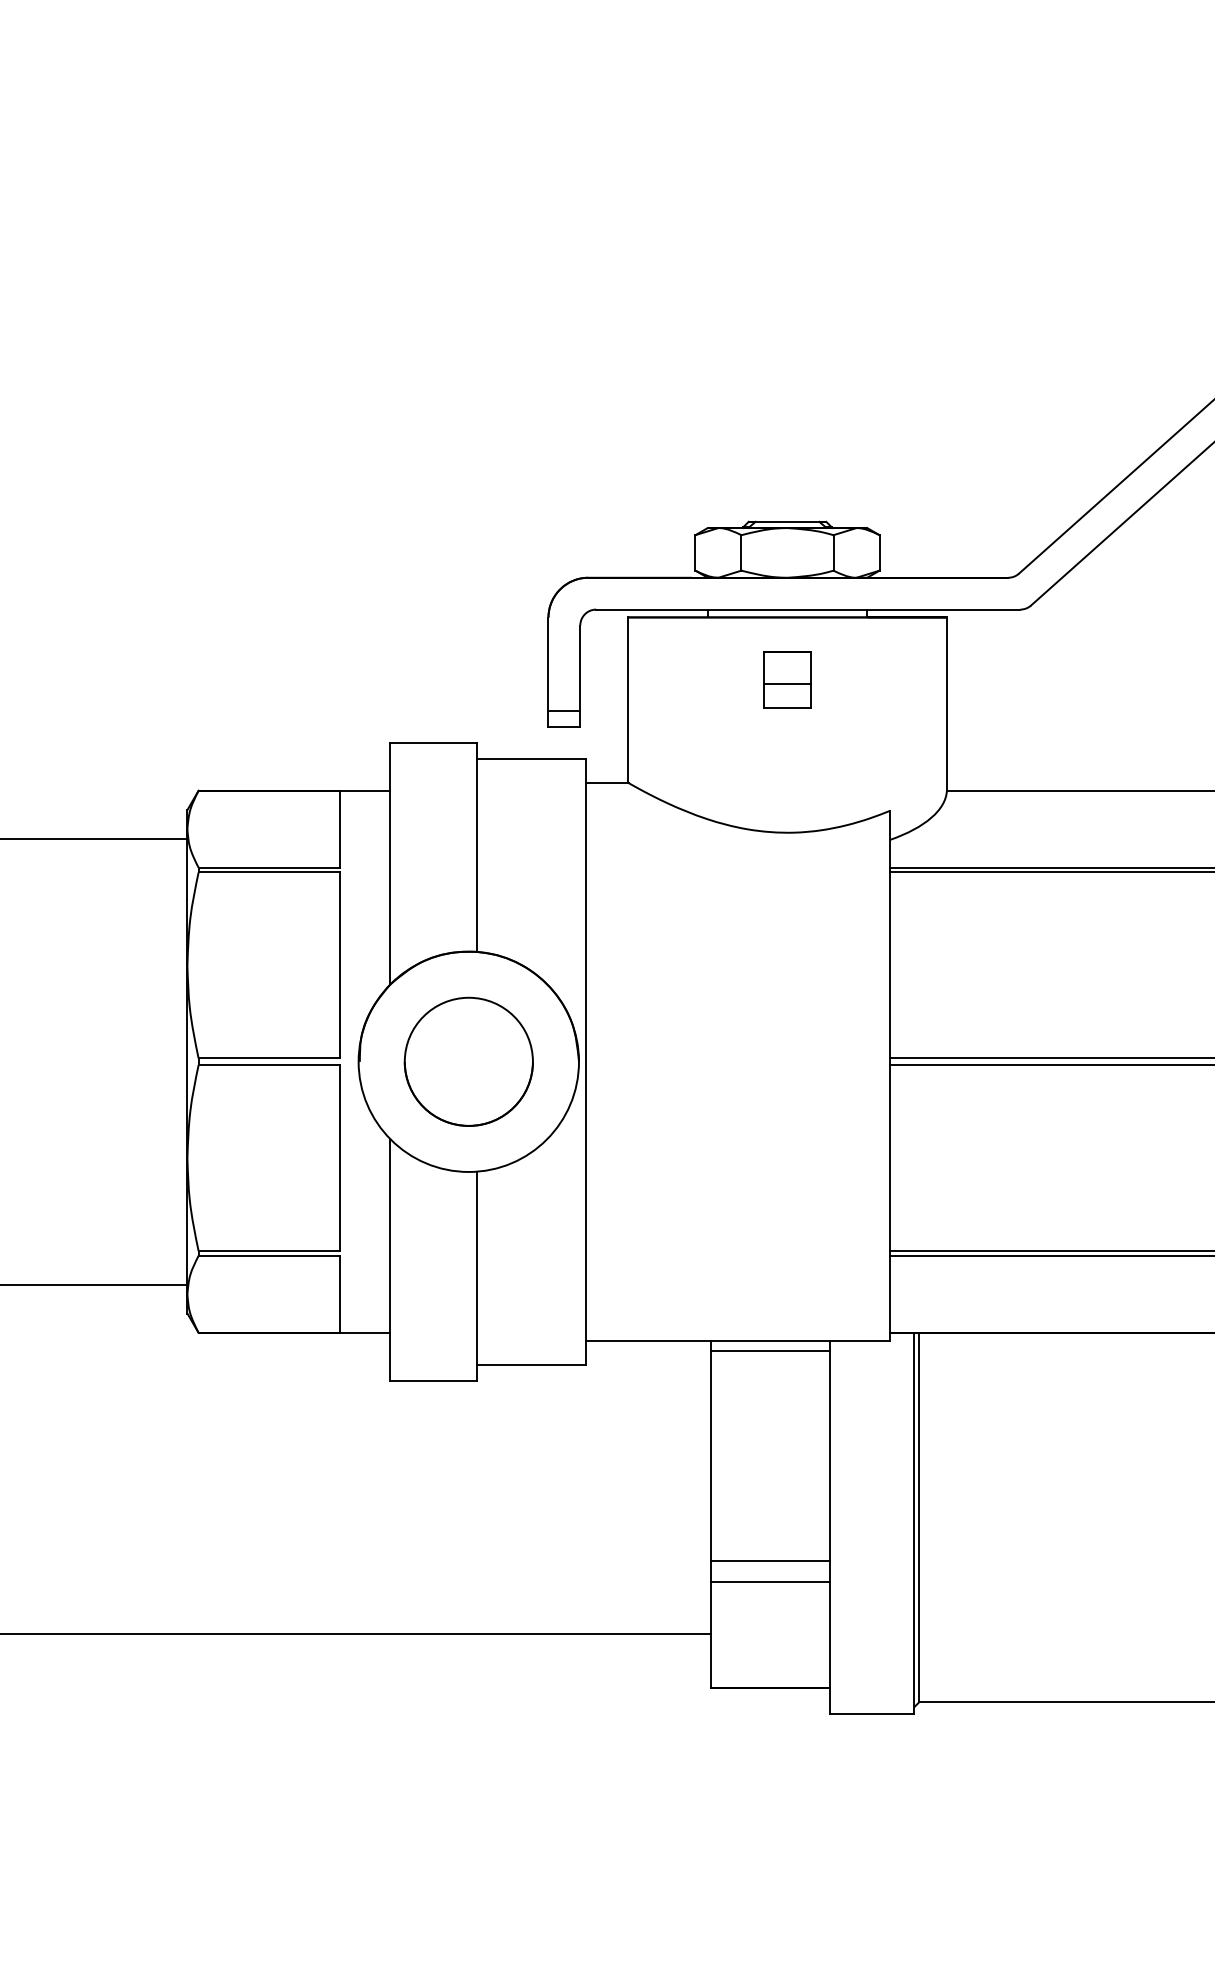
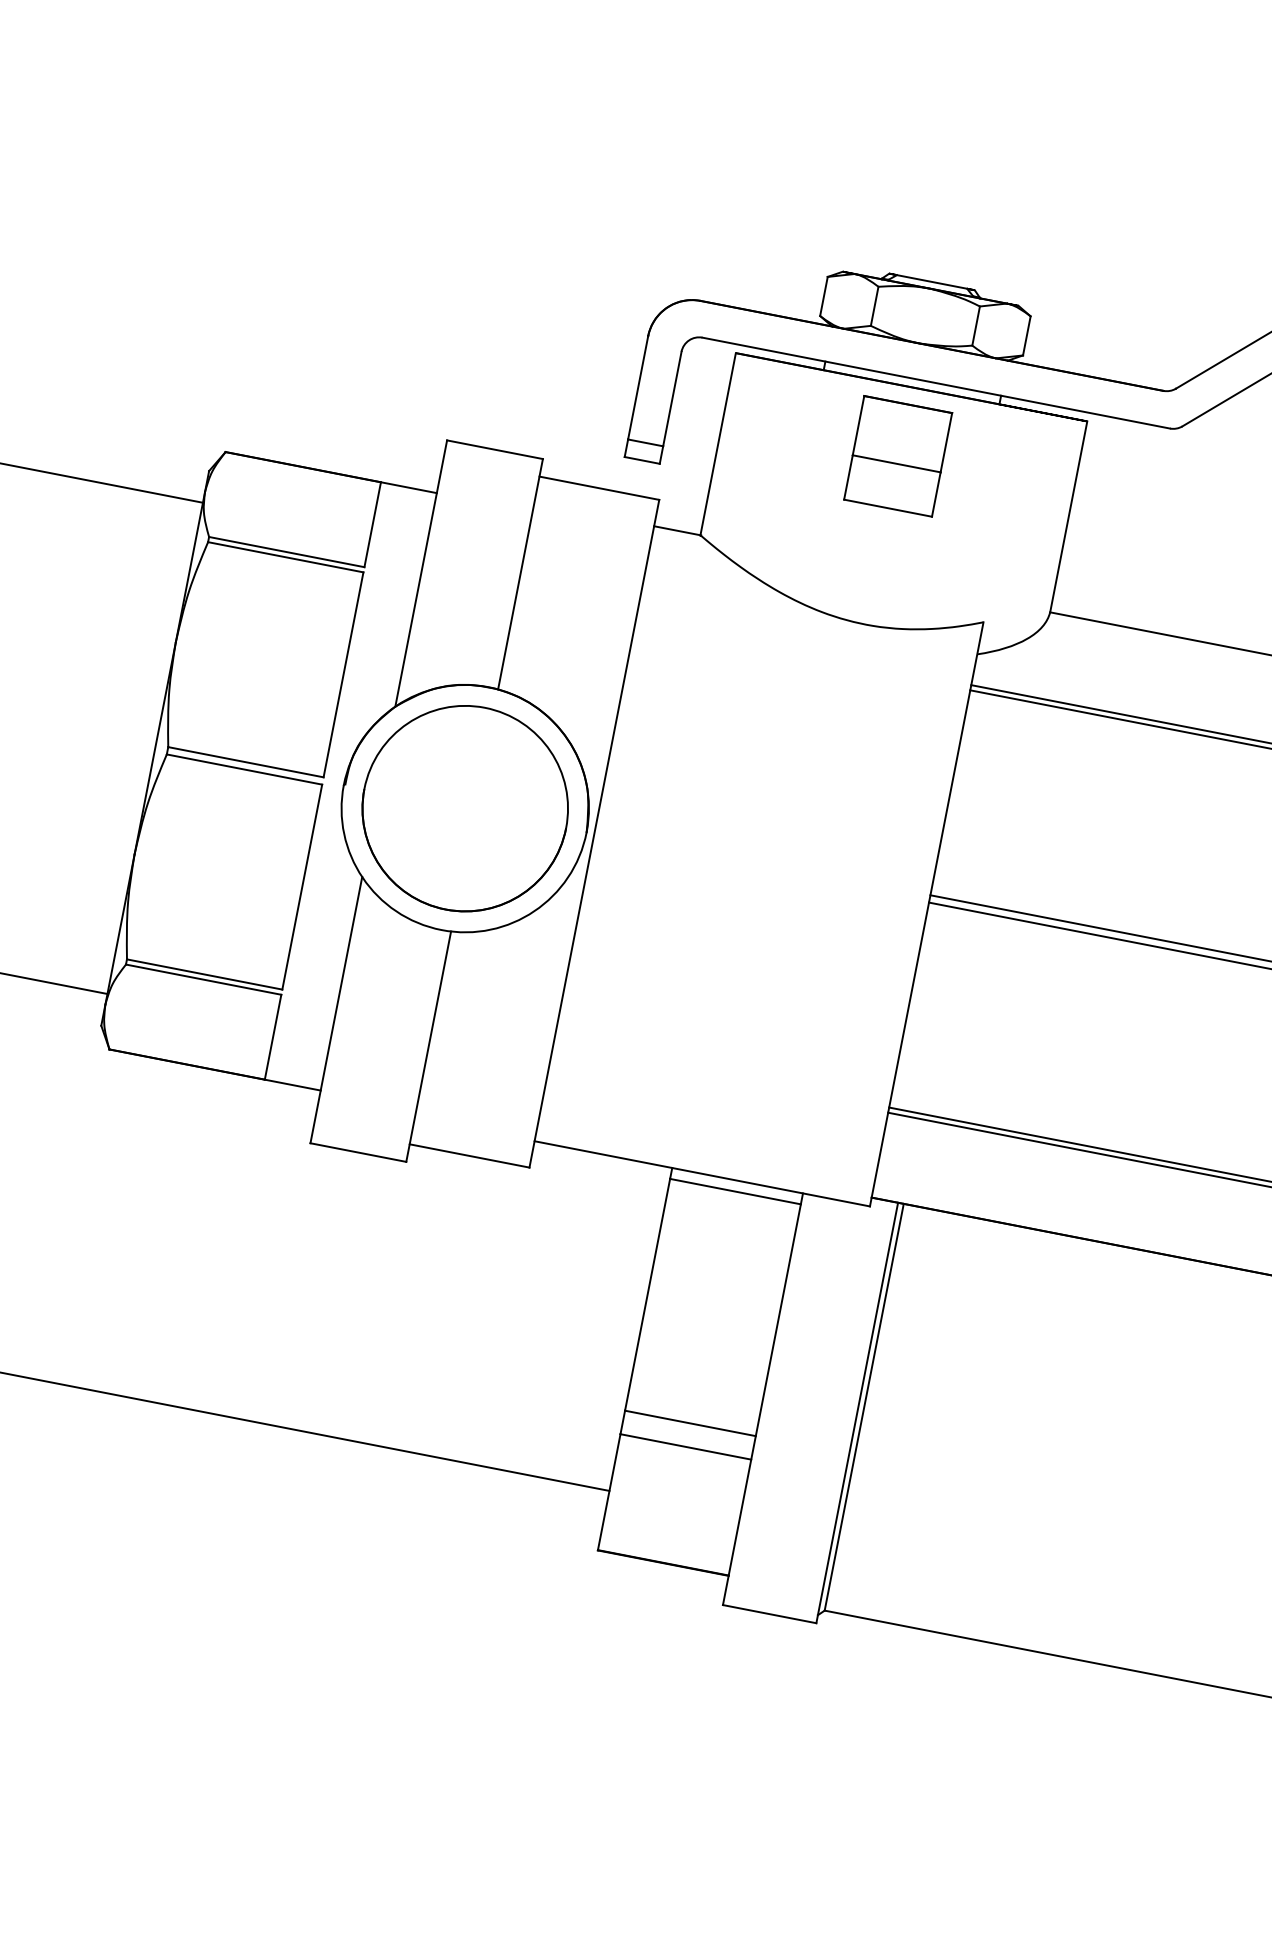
part: (787, 679) -> (898, 455), size x1.67
circle: (468, 1061) -> (464, 808), size x1.43

